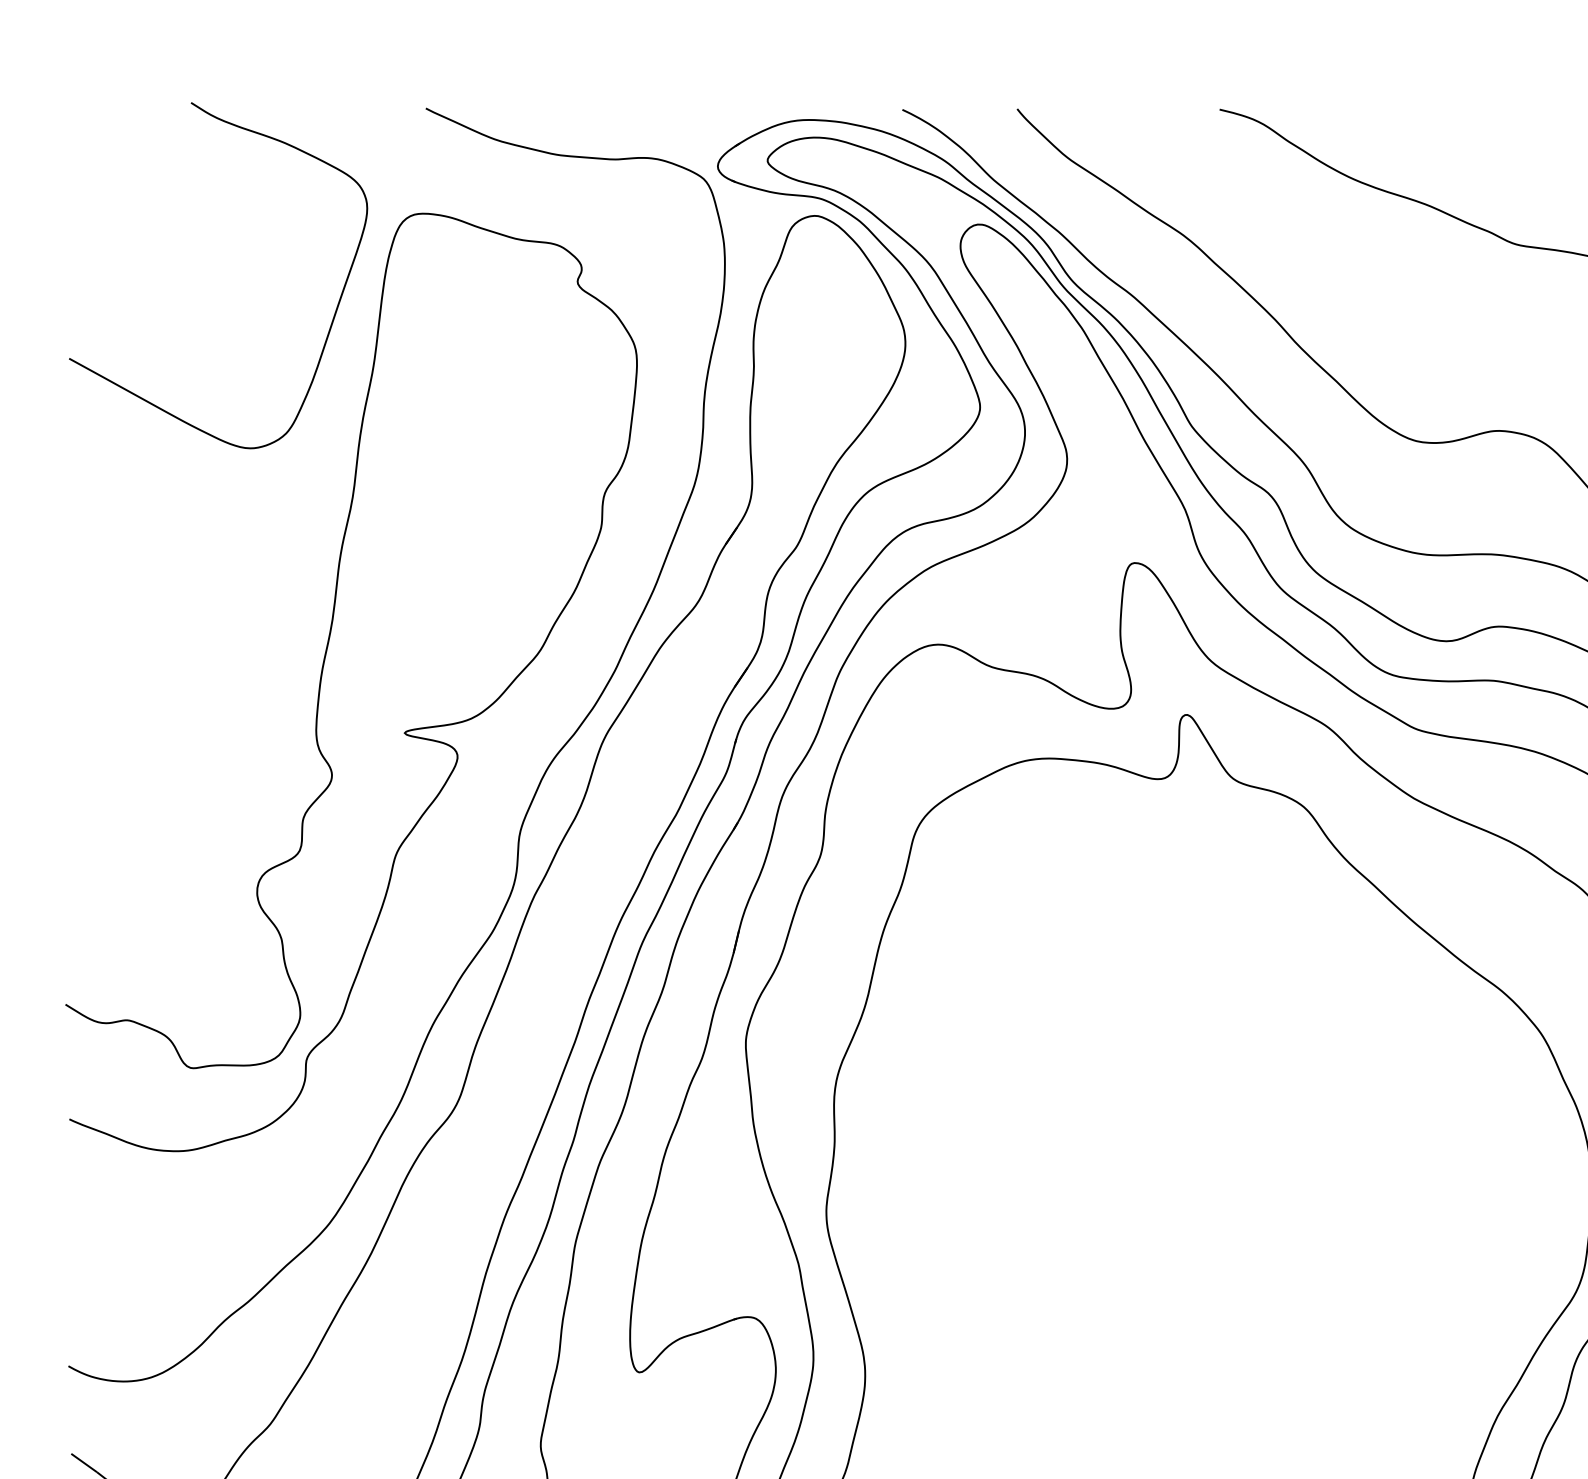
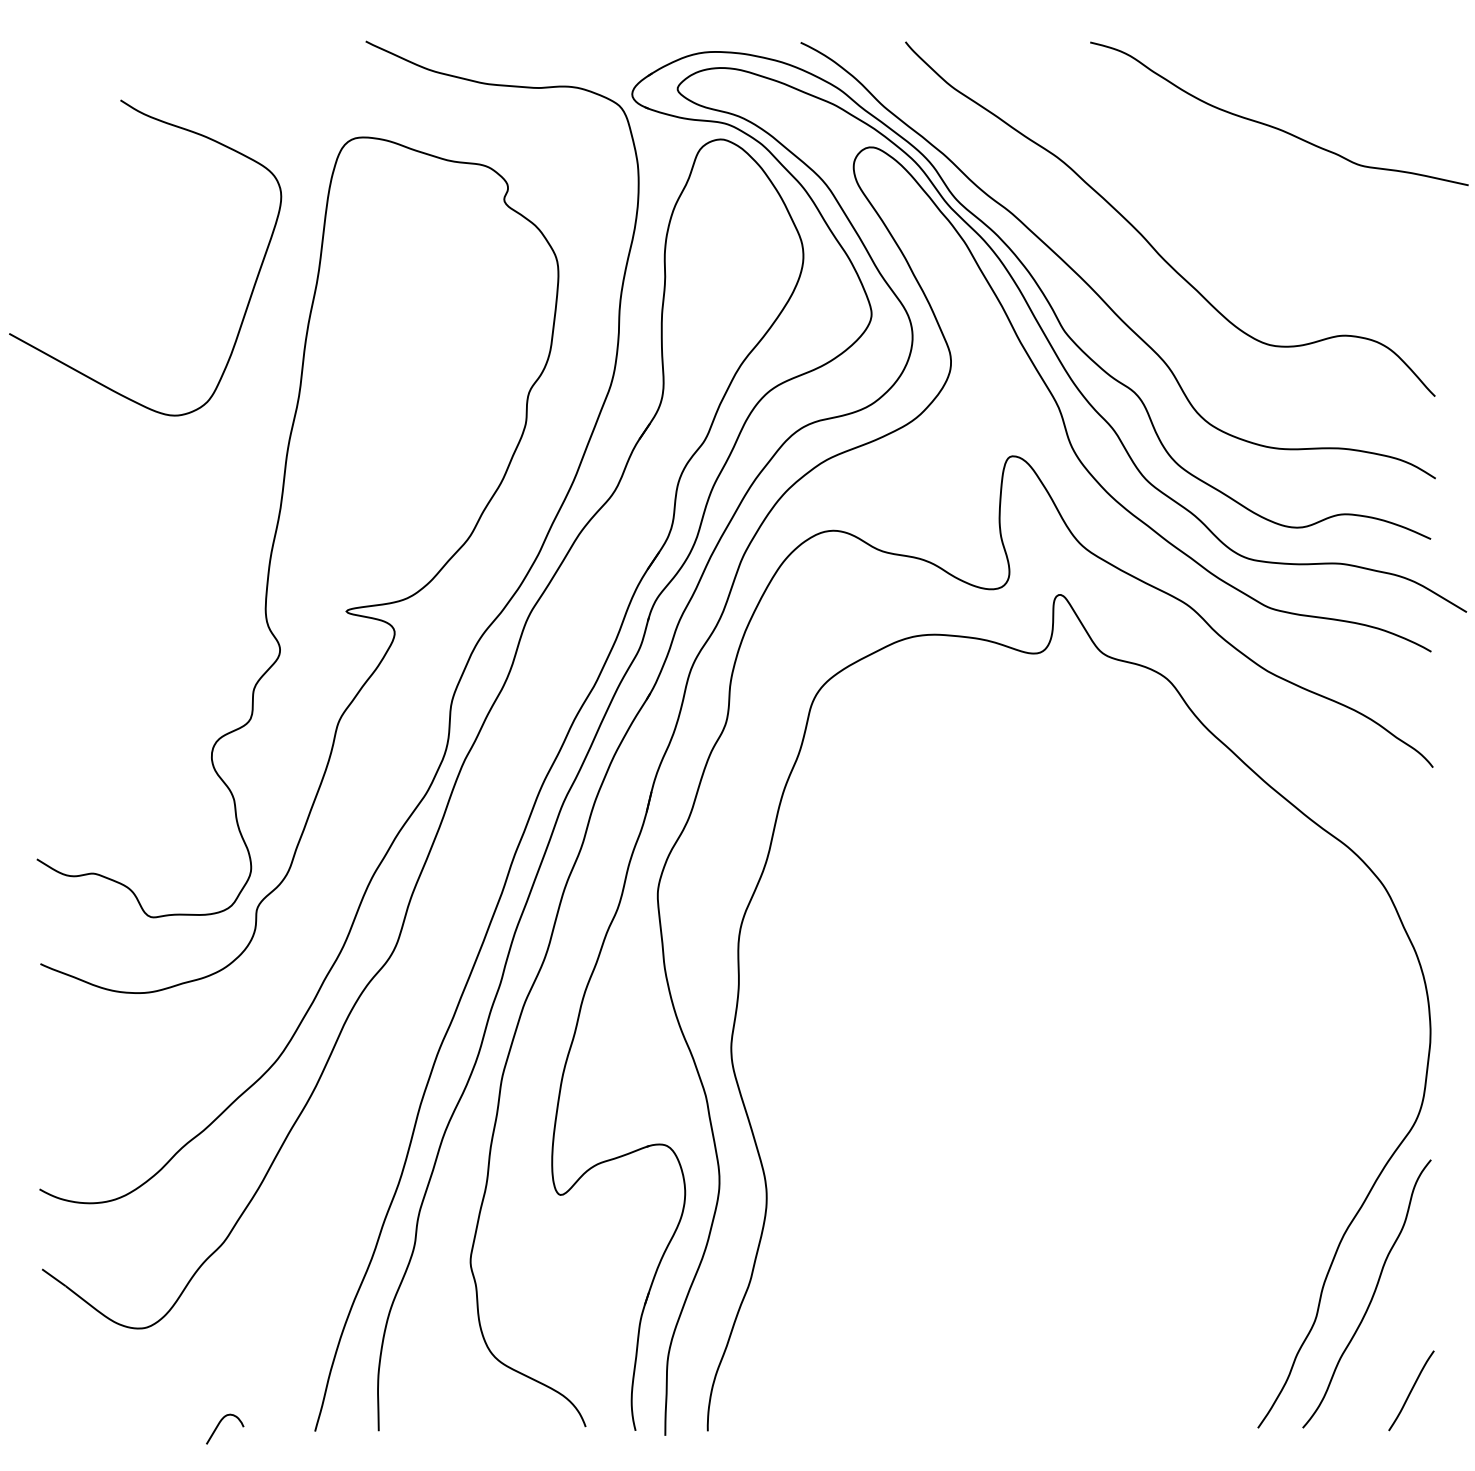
curve: (334, 312) -> (251, 291), moved

